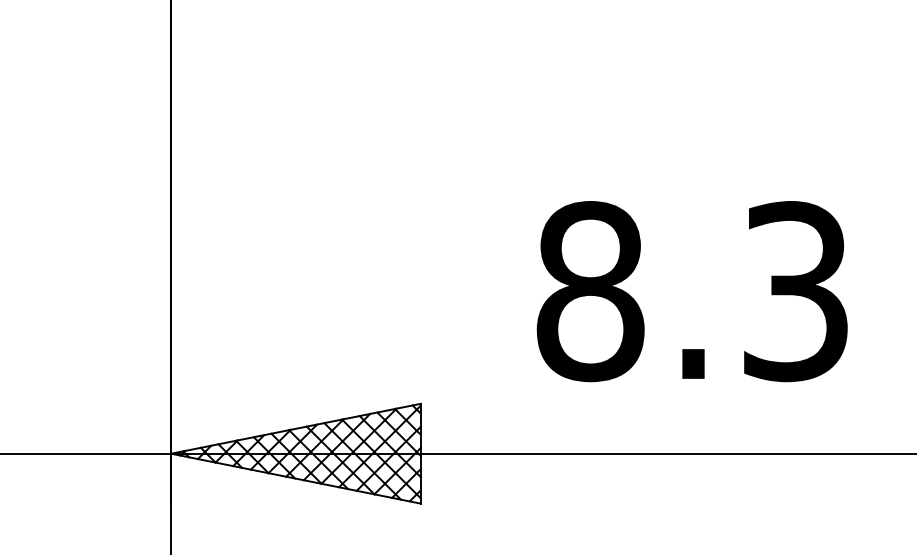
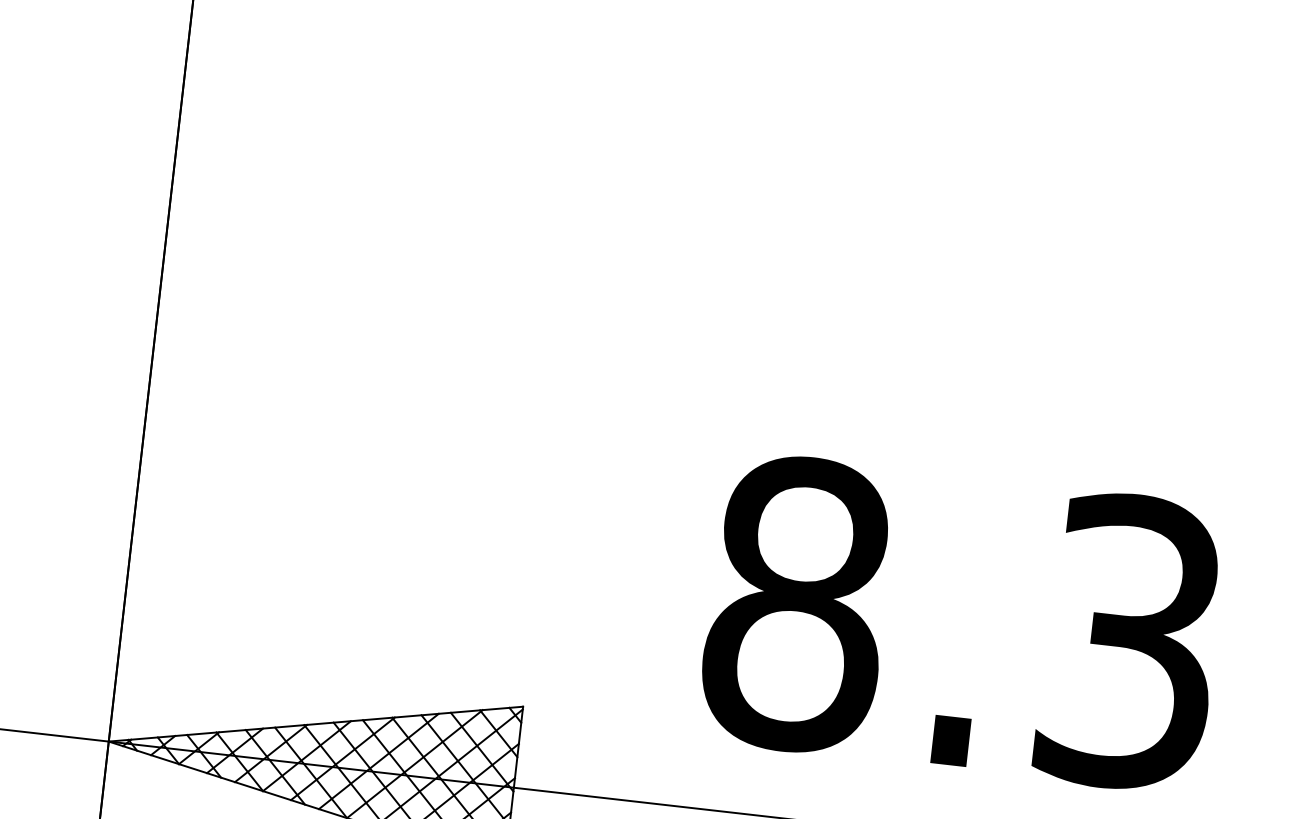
text: (691, 291) -> (961, 622), moved

